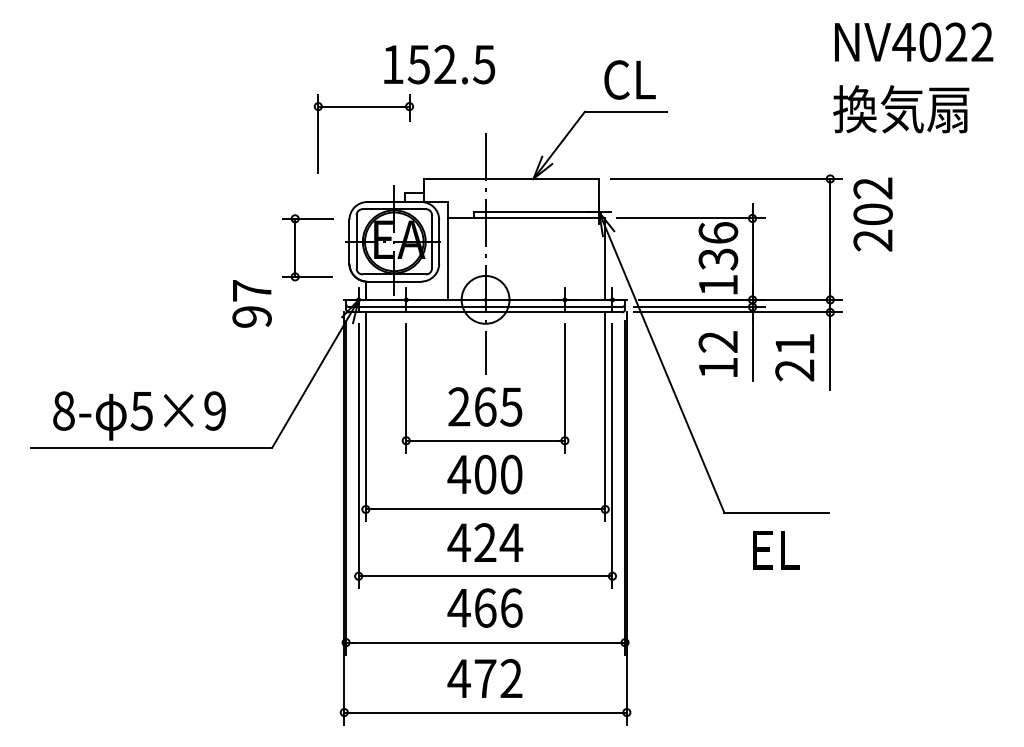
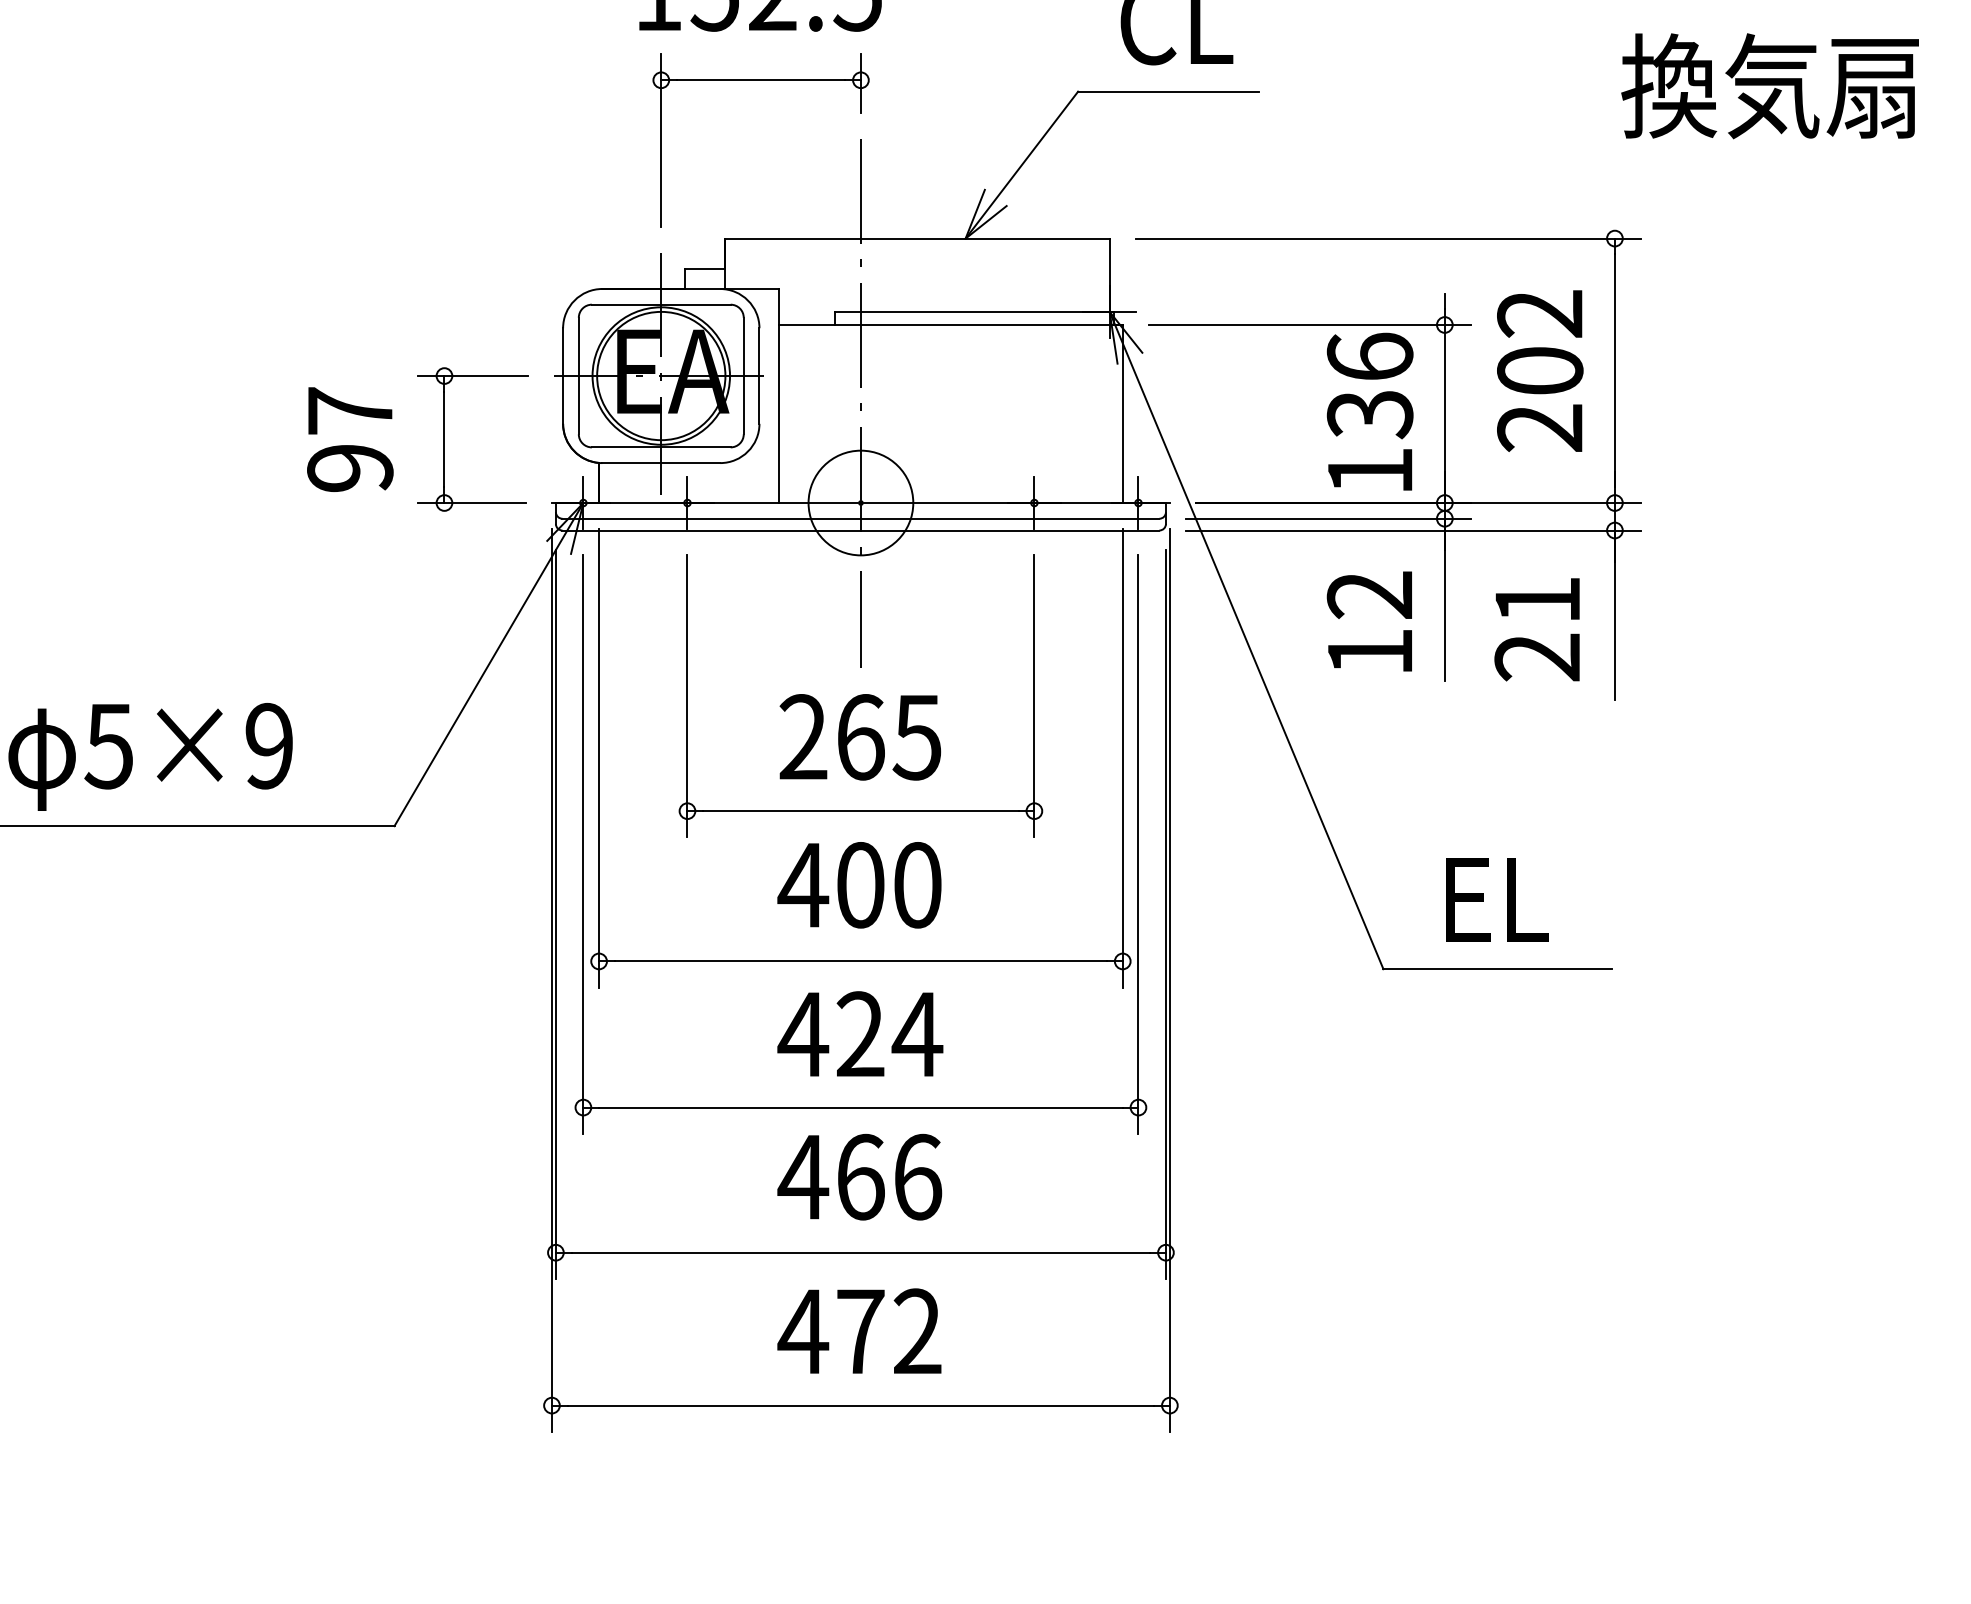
part: (363, 107) -> (760, 82), moved
text: (872, 214) -> (1538, 370), moved
part: (295, 247) -> (445, 438), moved
text: (251, 303) -> (348, 438), moved
text: (776, 550) -> (1497, 900), moved

